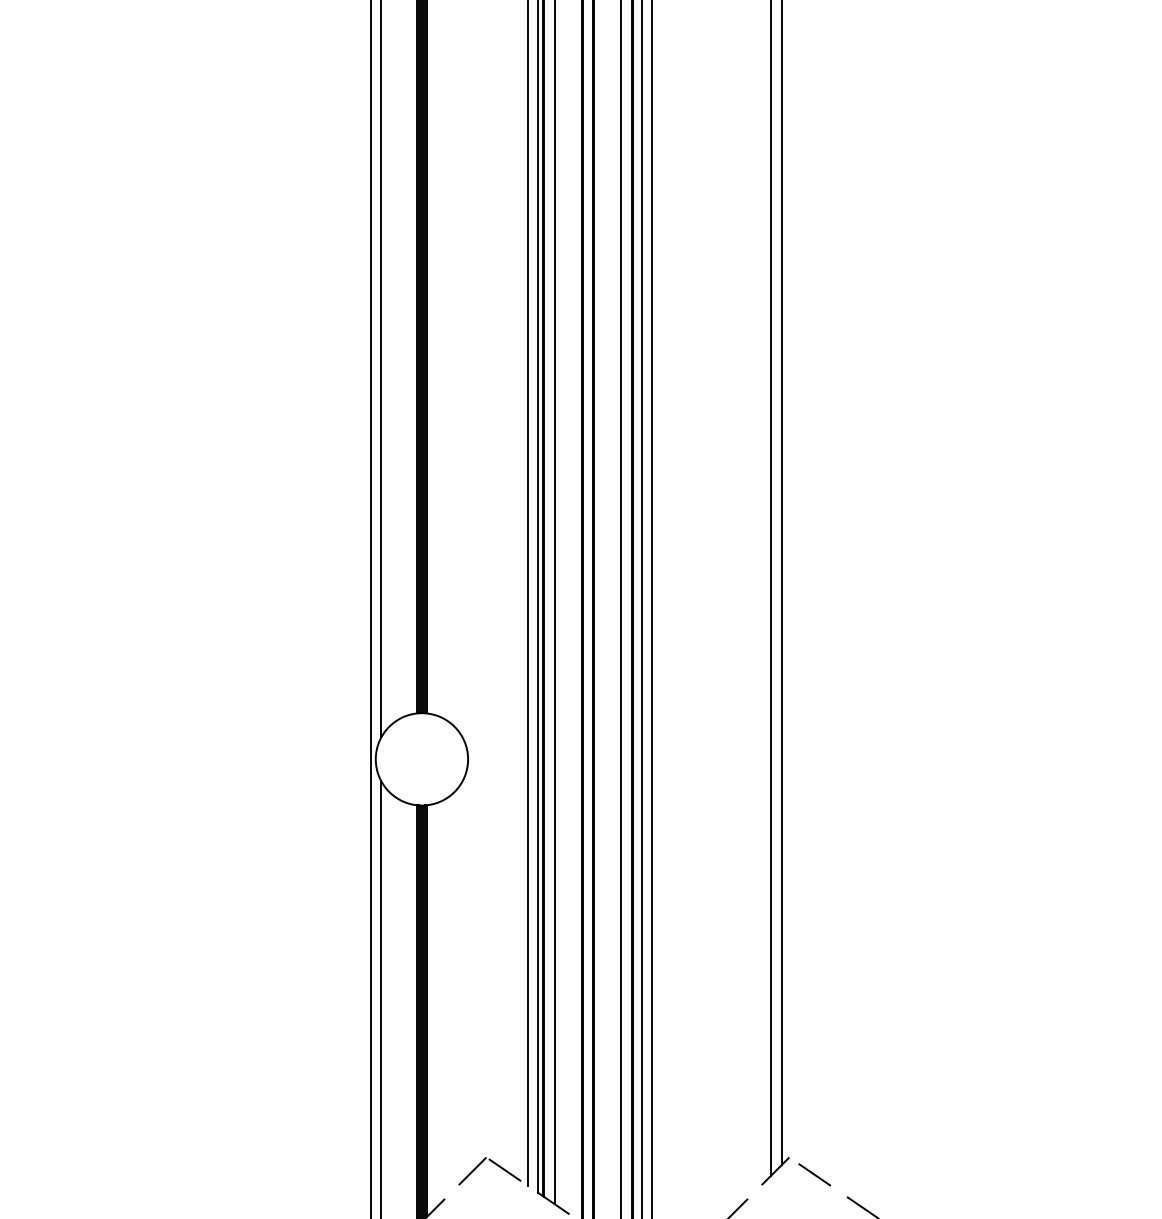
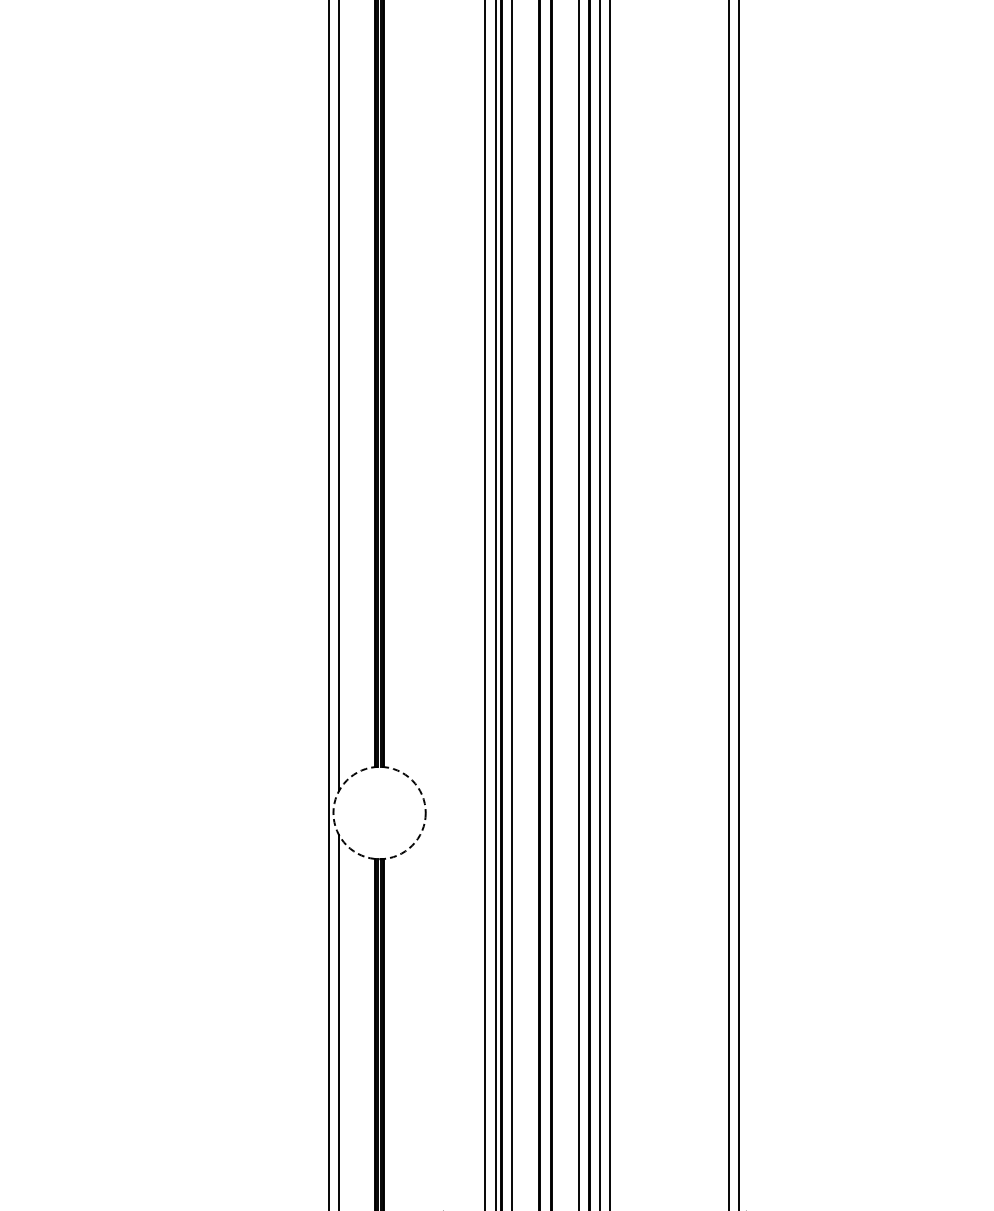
circle: (421, 759) -> (379, 813), solid -> dashed

